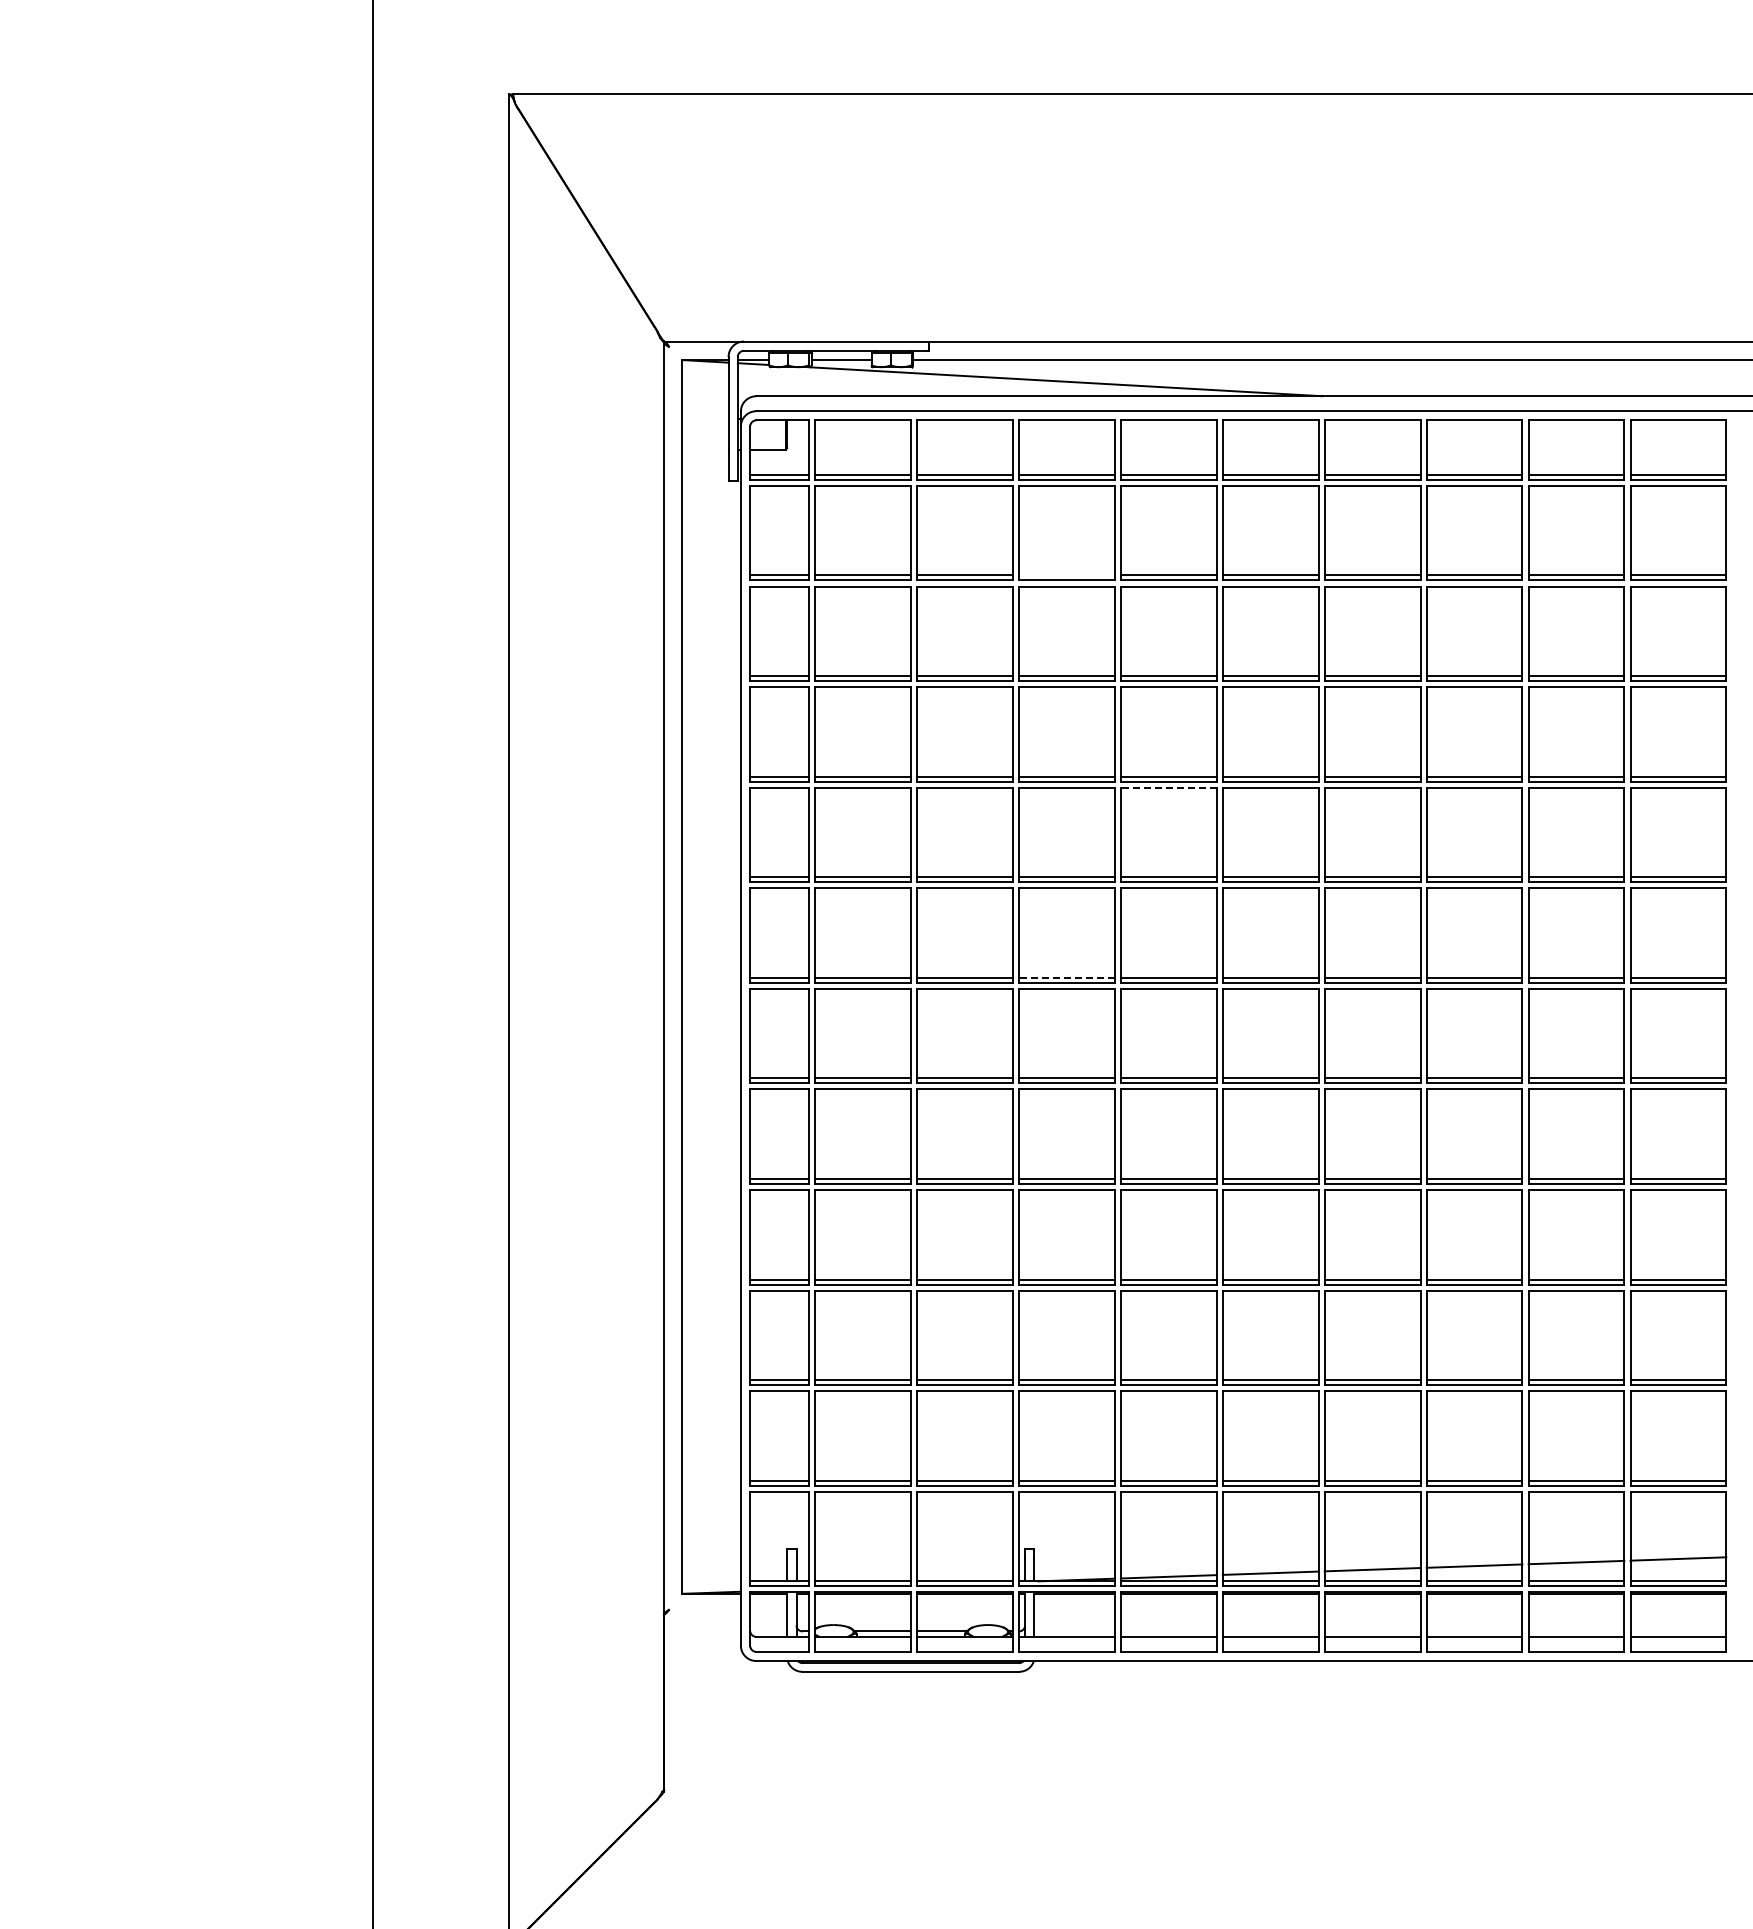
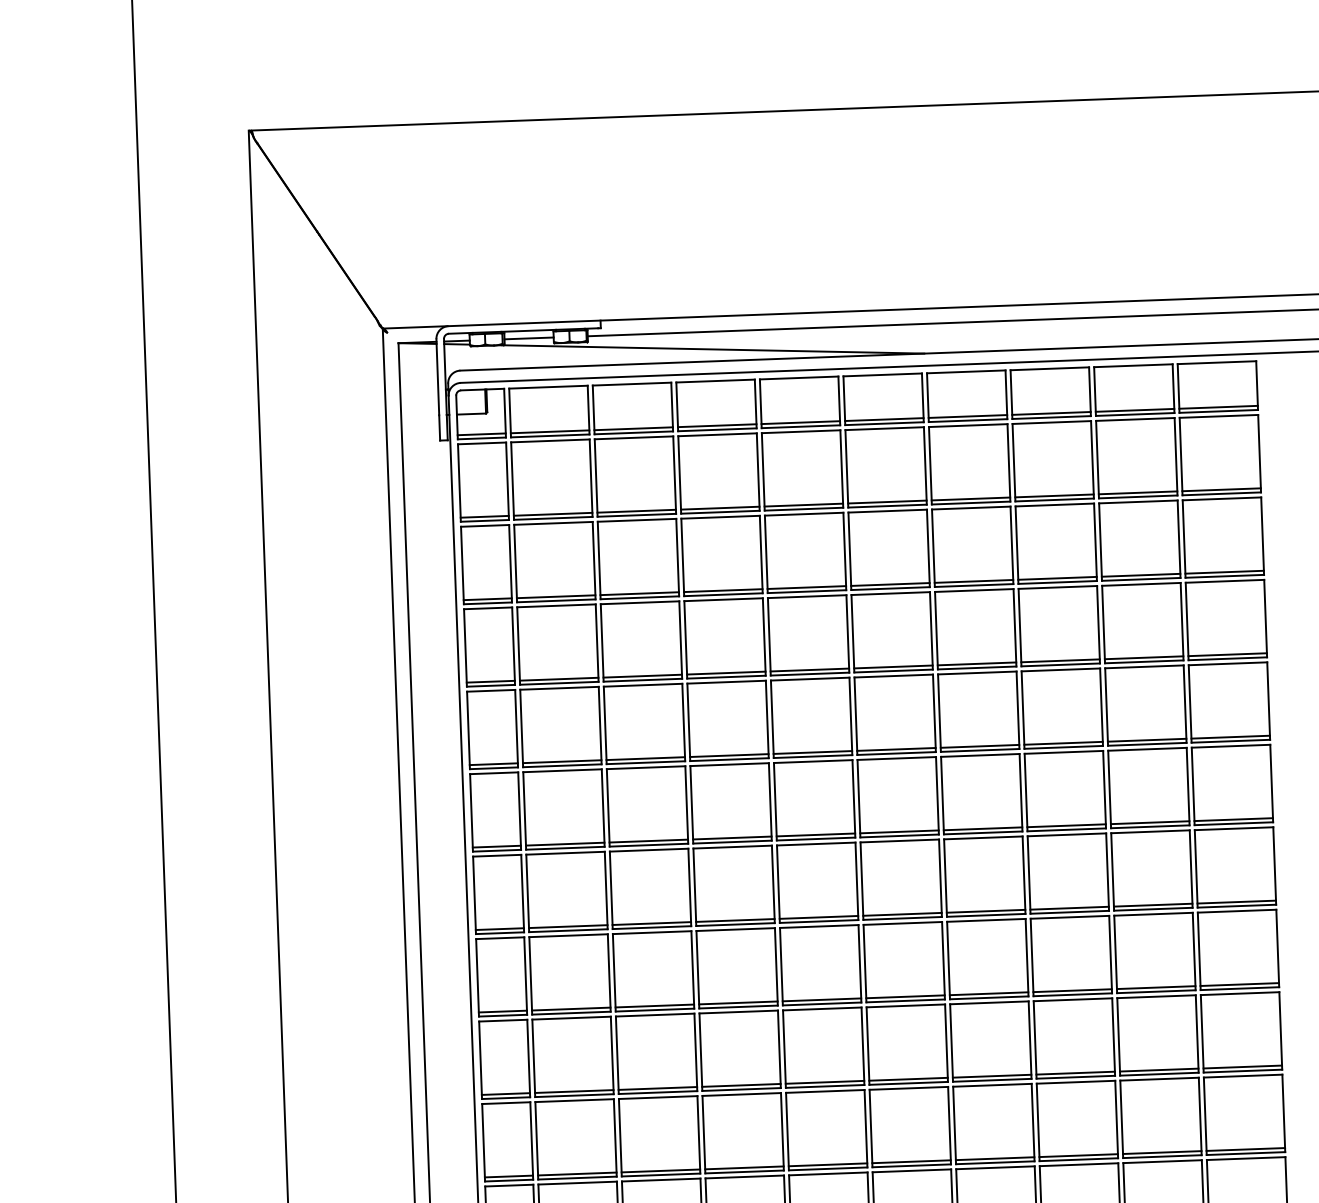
line: (1066, 575) -> (720, 508), added
line: (1168, 787) -> (810, 678), dashed -> solid
line: (1066, 977) -> (732, 837), dashed -> solid

